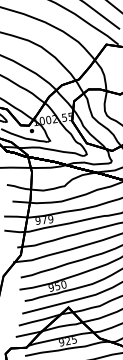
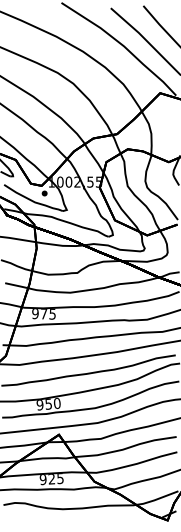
text: (50, 219) -> (52, 314), 979 -> 975

